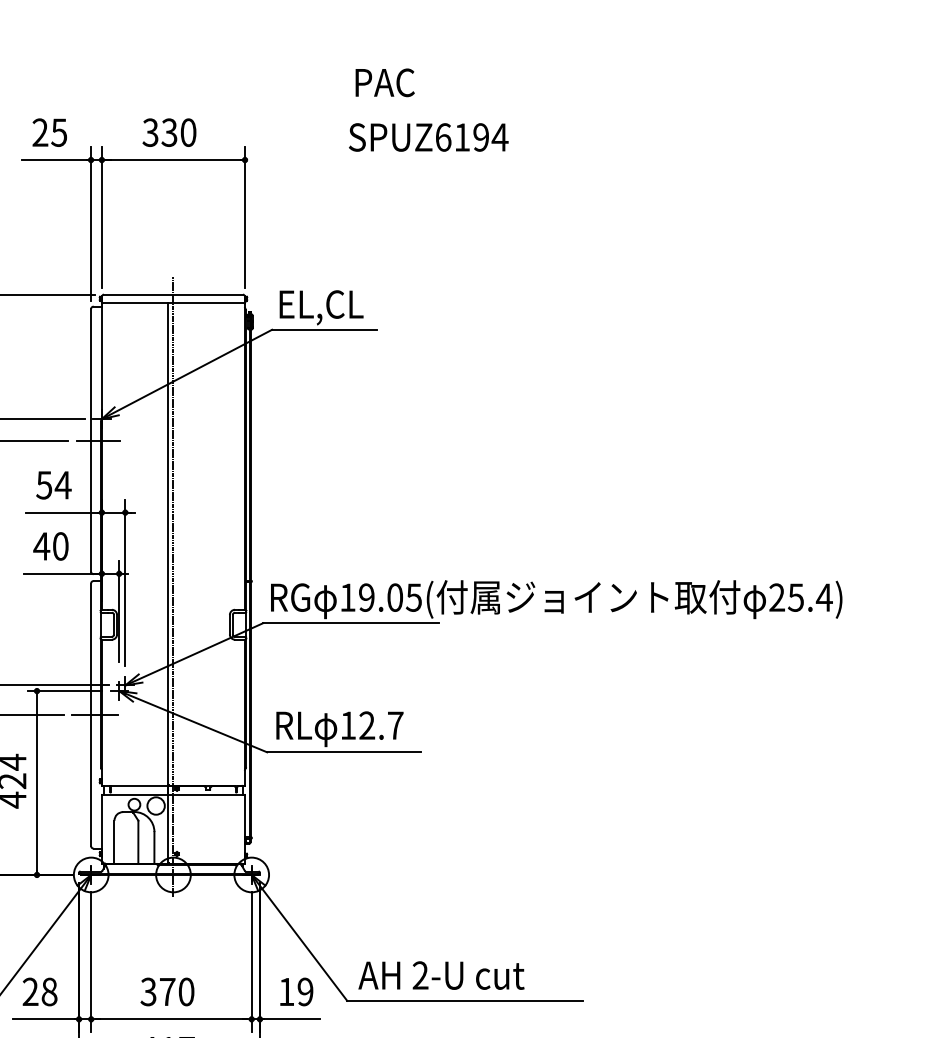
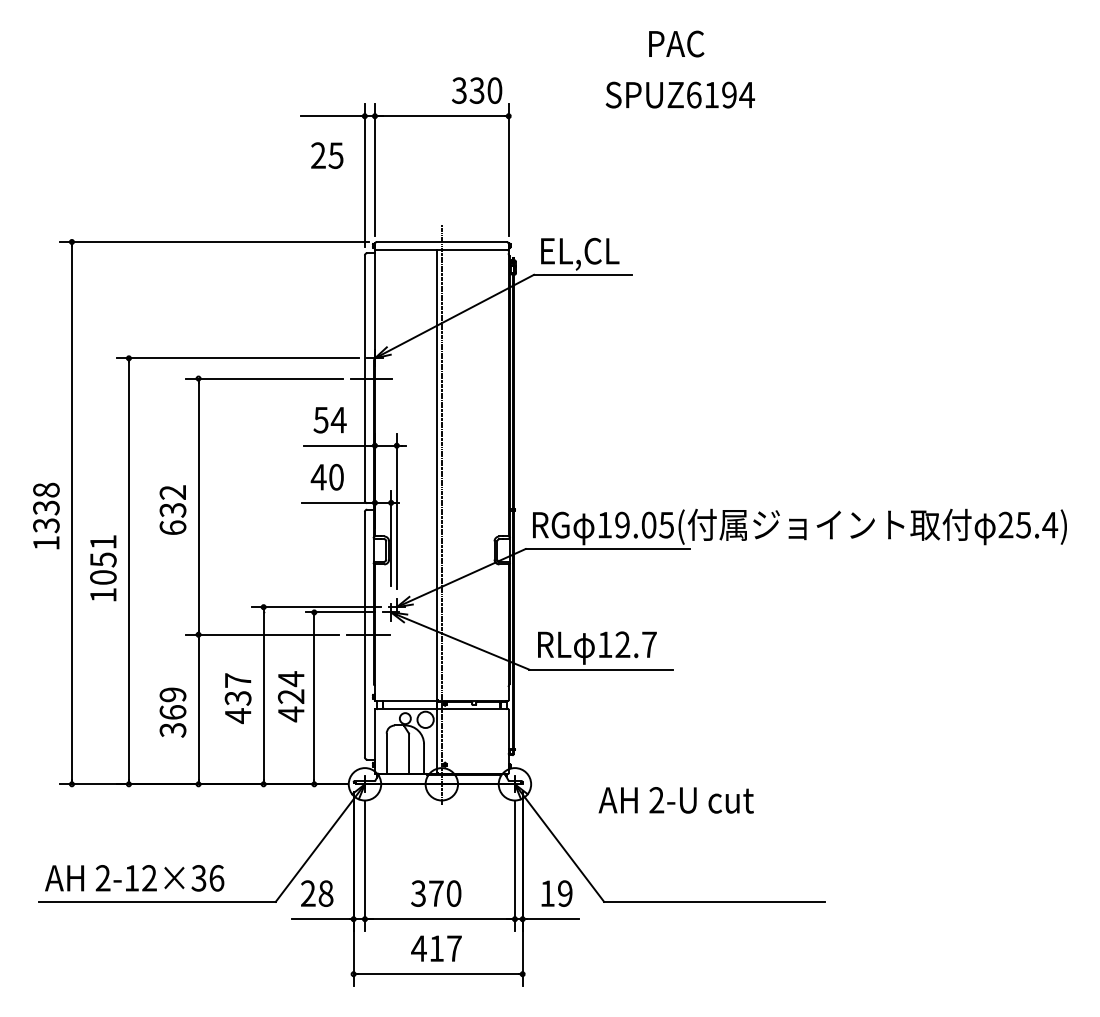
text: (384, 82) -> (676, 43), moved
text: (50, 132) -> (327, 155), moved
text: (169, 132) -> (477, 90), moved
text: (440, 975) -> (675, 800), moved

